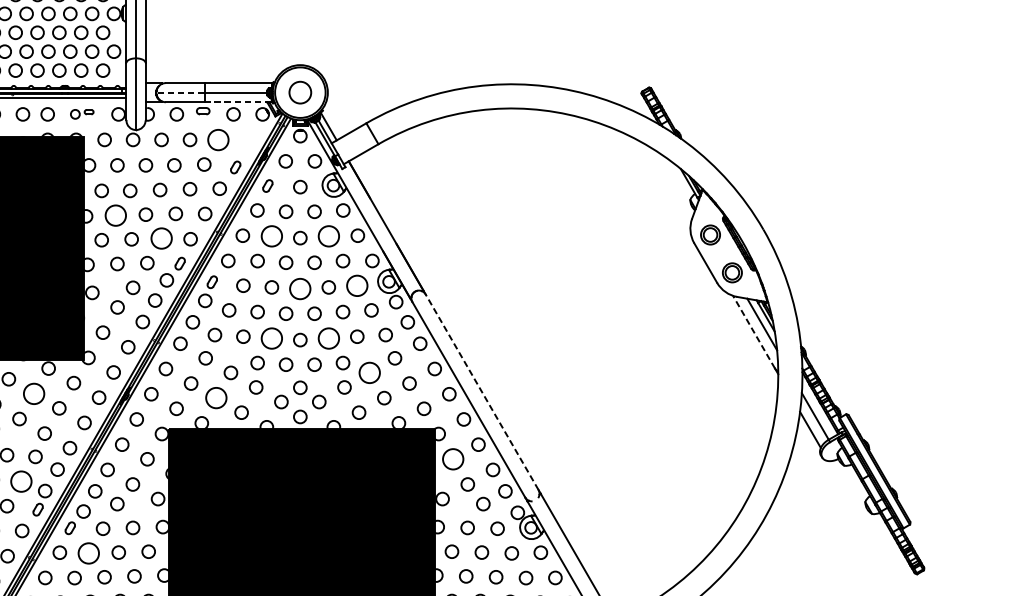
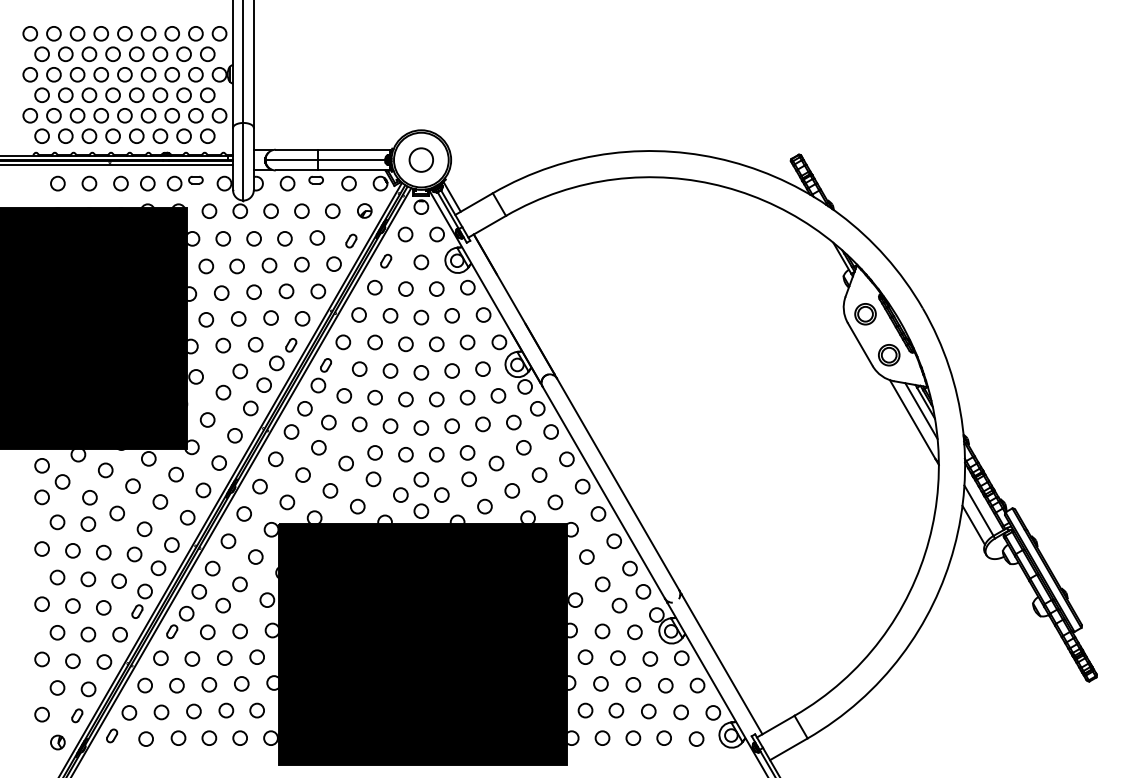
line: (180, 93) -> (291, 160), dashed -> solid
line: (237, 102) -> (353, 170), dashed -> solid
part: (81, 114) -> (184, 183), size x1.43
circle: (218, 139) -> (332, 210), size x0.62
part: (247, 139) -> (364, 210), added
circle: (115, 214) -> (221, 292), size x0.62
circle: (271, 236) -> (390, 315), size x0.62
circle: (328, 236) -> (451, 315), size x0.62
circle: (161, 238) -> (270, 317), size x0.62
circle: (356, 285) -> (482, 368), size x0.62
circle: (300, 288) -> (421, 372), size x0.62
line: (753, 332) -> (912, 419), dashed -> solid
circle: (271, 337) -> (390, 425), size x0.62
circle: (328, 337) -> (451, 425), size x0.62
circle: (369, 372) -> (496, 463), size x0.62
line: (481, 391) -> (617, 483), dashed -> solid
circle: (33, 393) -> (132, 485), size x0.62
circle: (216, 397) -> (330, 490), size x0.62
circle: (452, 458) -> (586, 556), size x0.62
circle: (20, 480) -> (118, 580), size x0.62
circle: (88, 552) -> (192, 658), size x0.62

